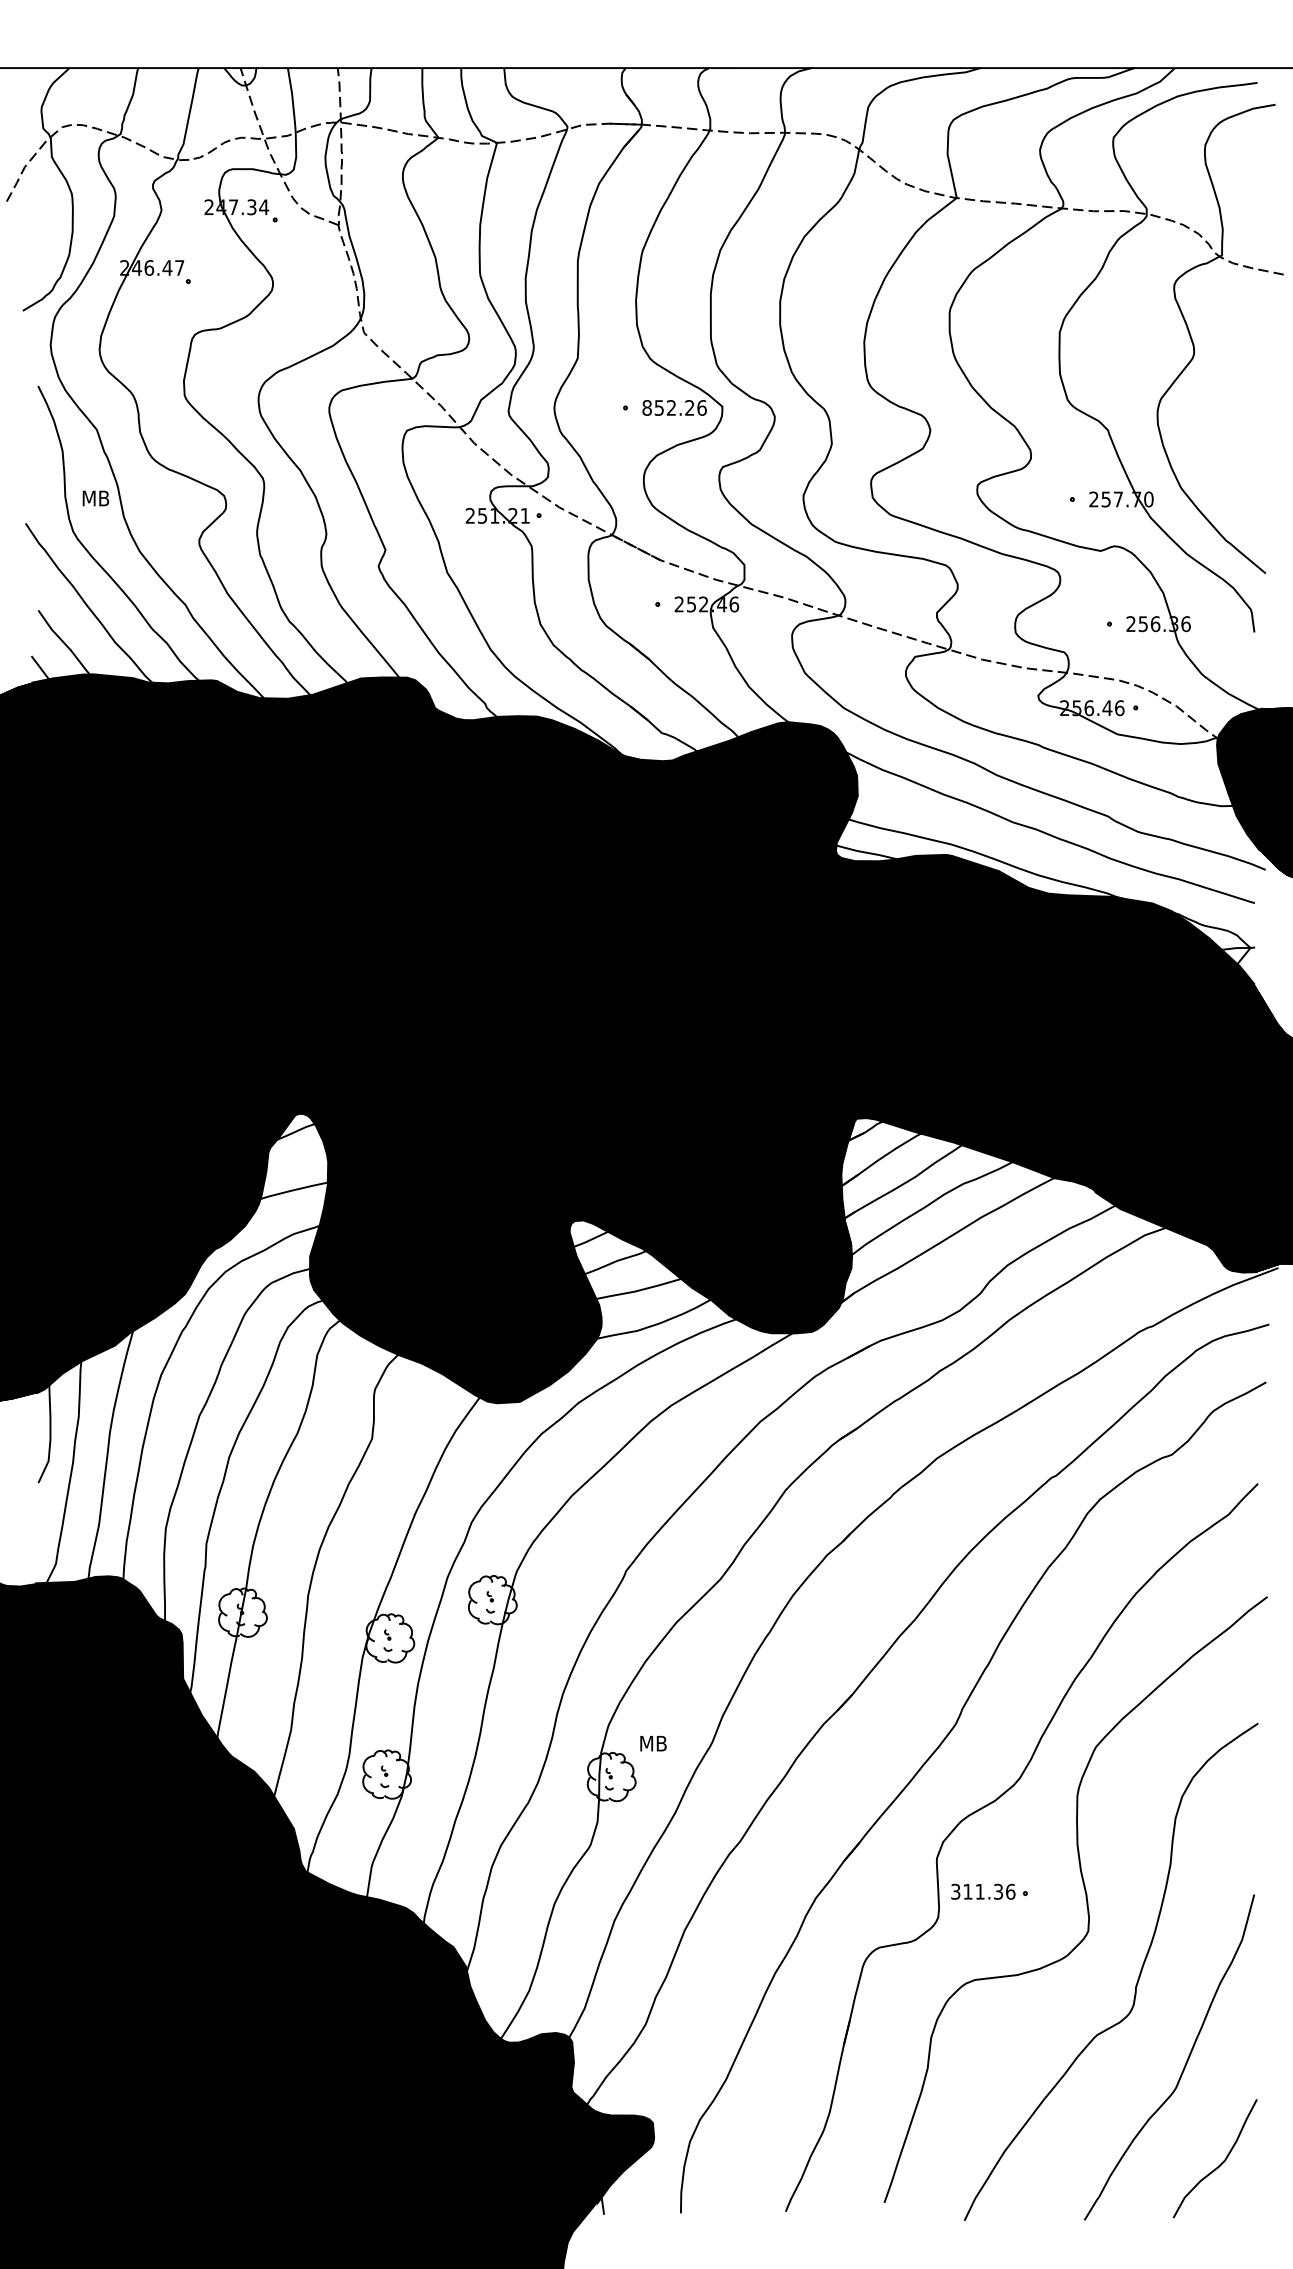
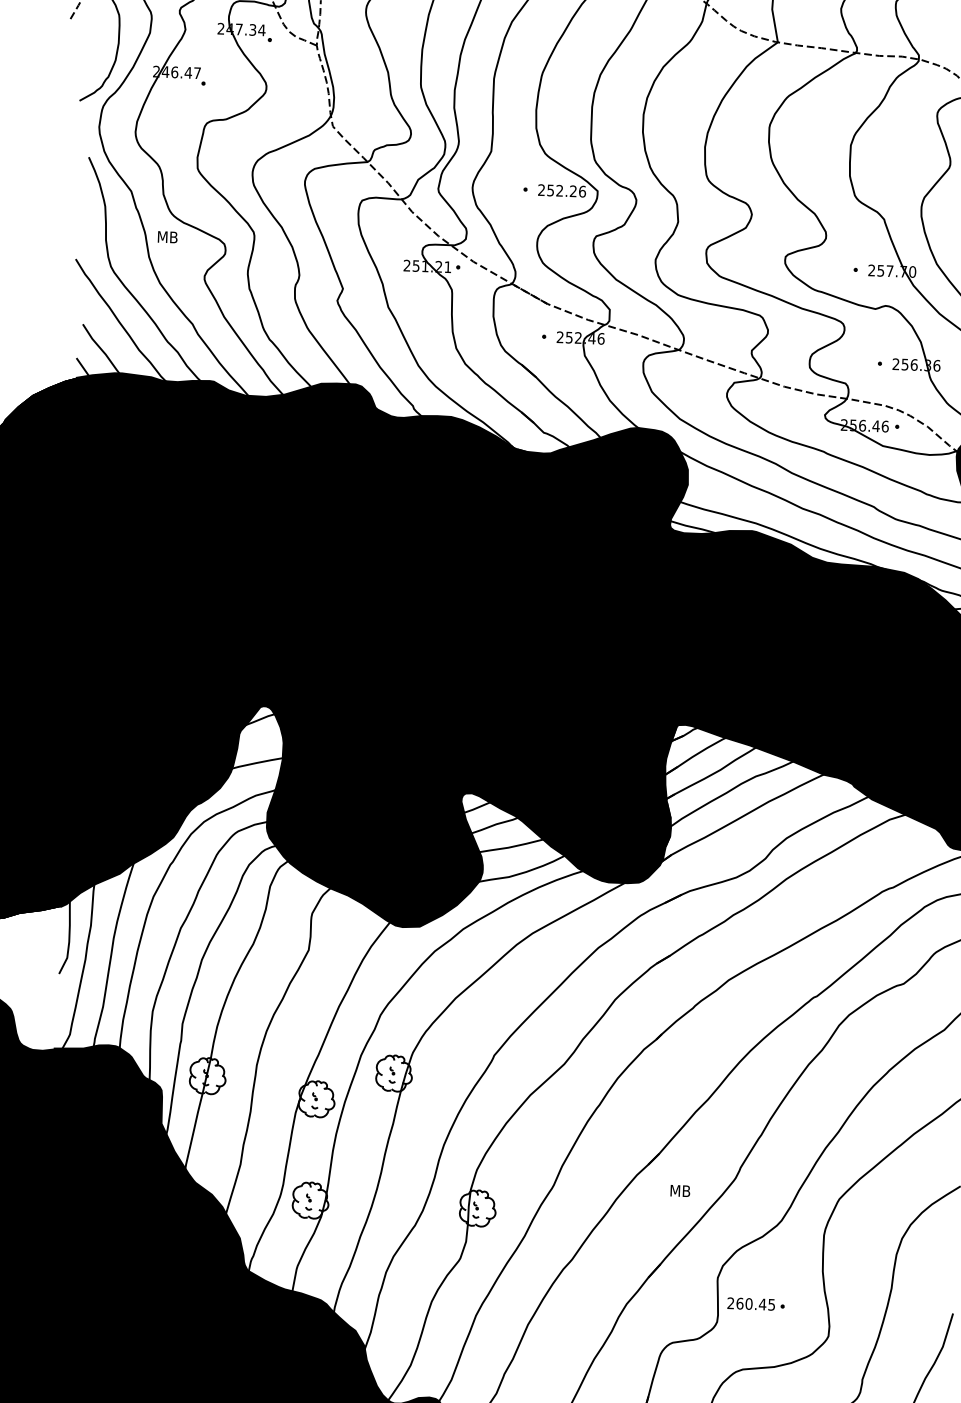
text: (646, 407) -> (541, 189), 852.26 -> 252.26
text: (95, 498) -> (167, 237), moved
text: (653, 1743) -> (680, 1190), moved
text: (983, 1891) -> (751, 1303), 311.36 -> 260.45

